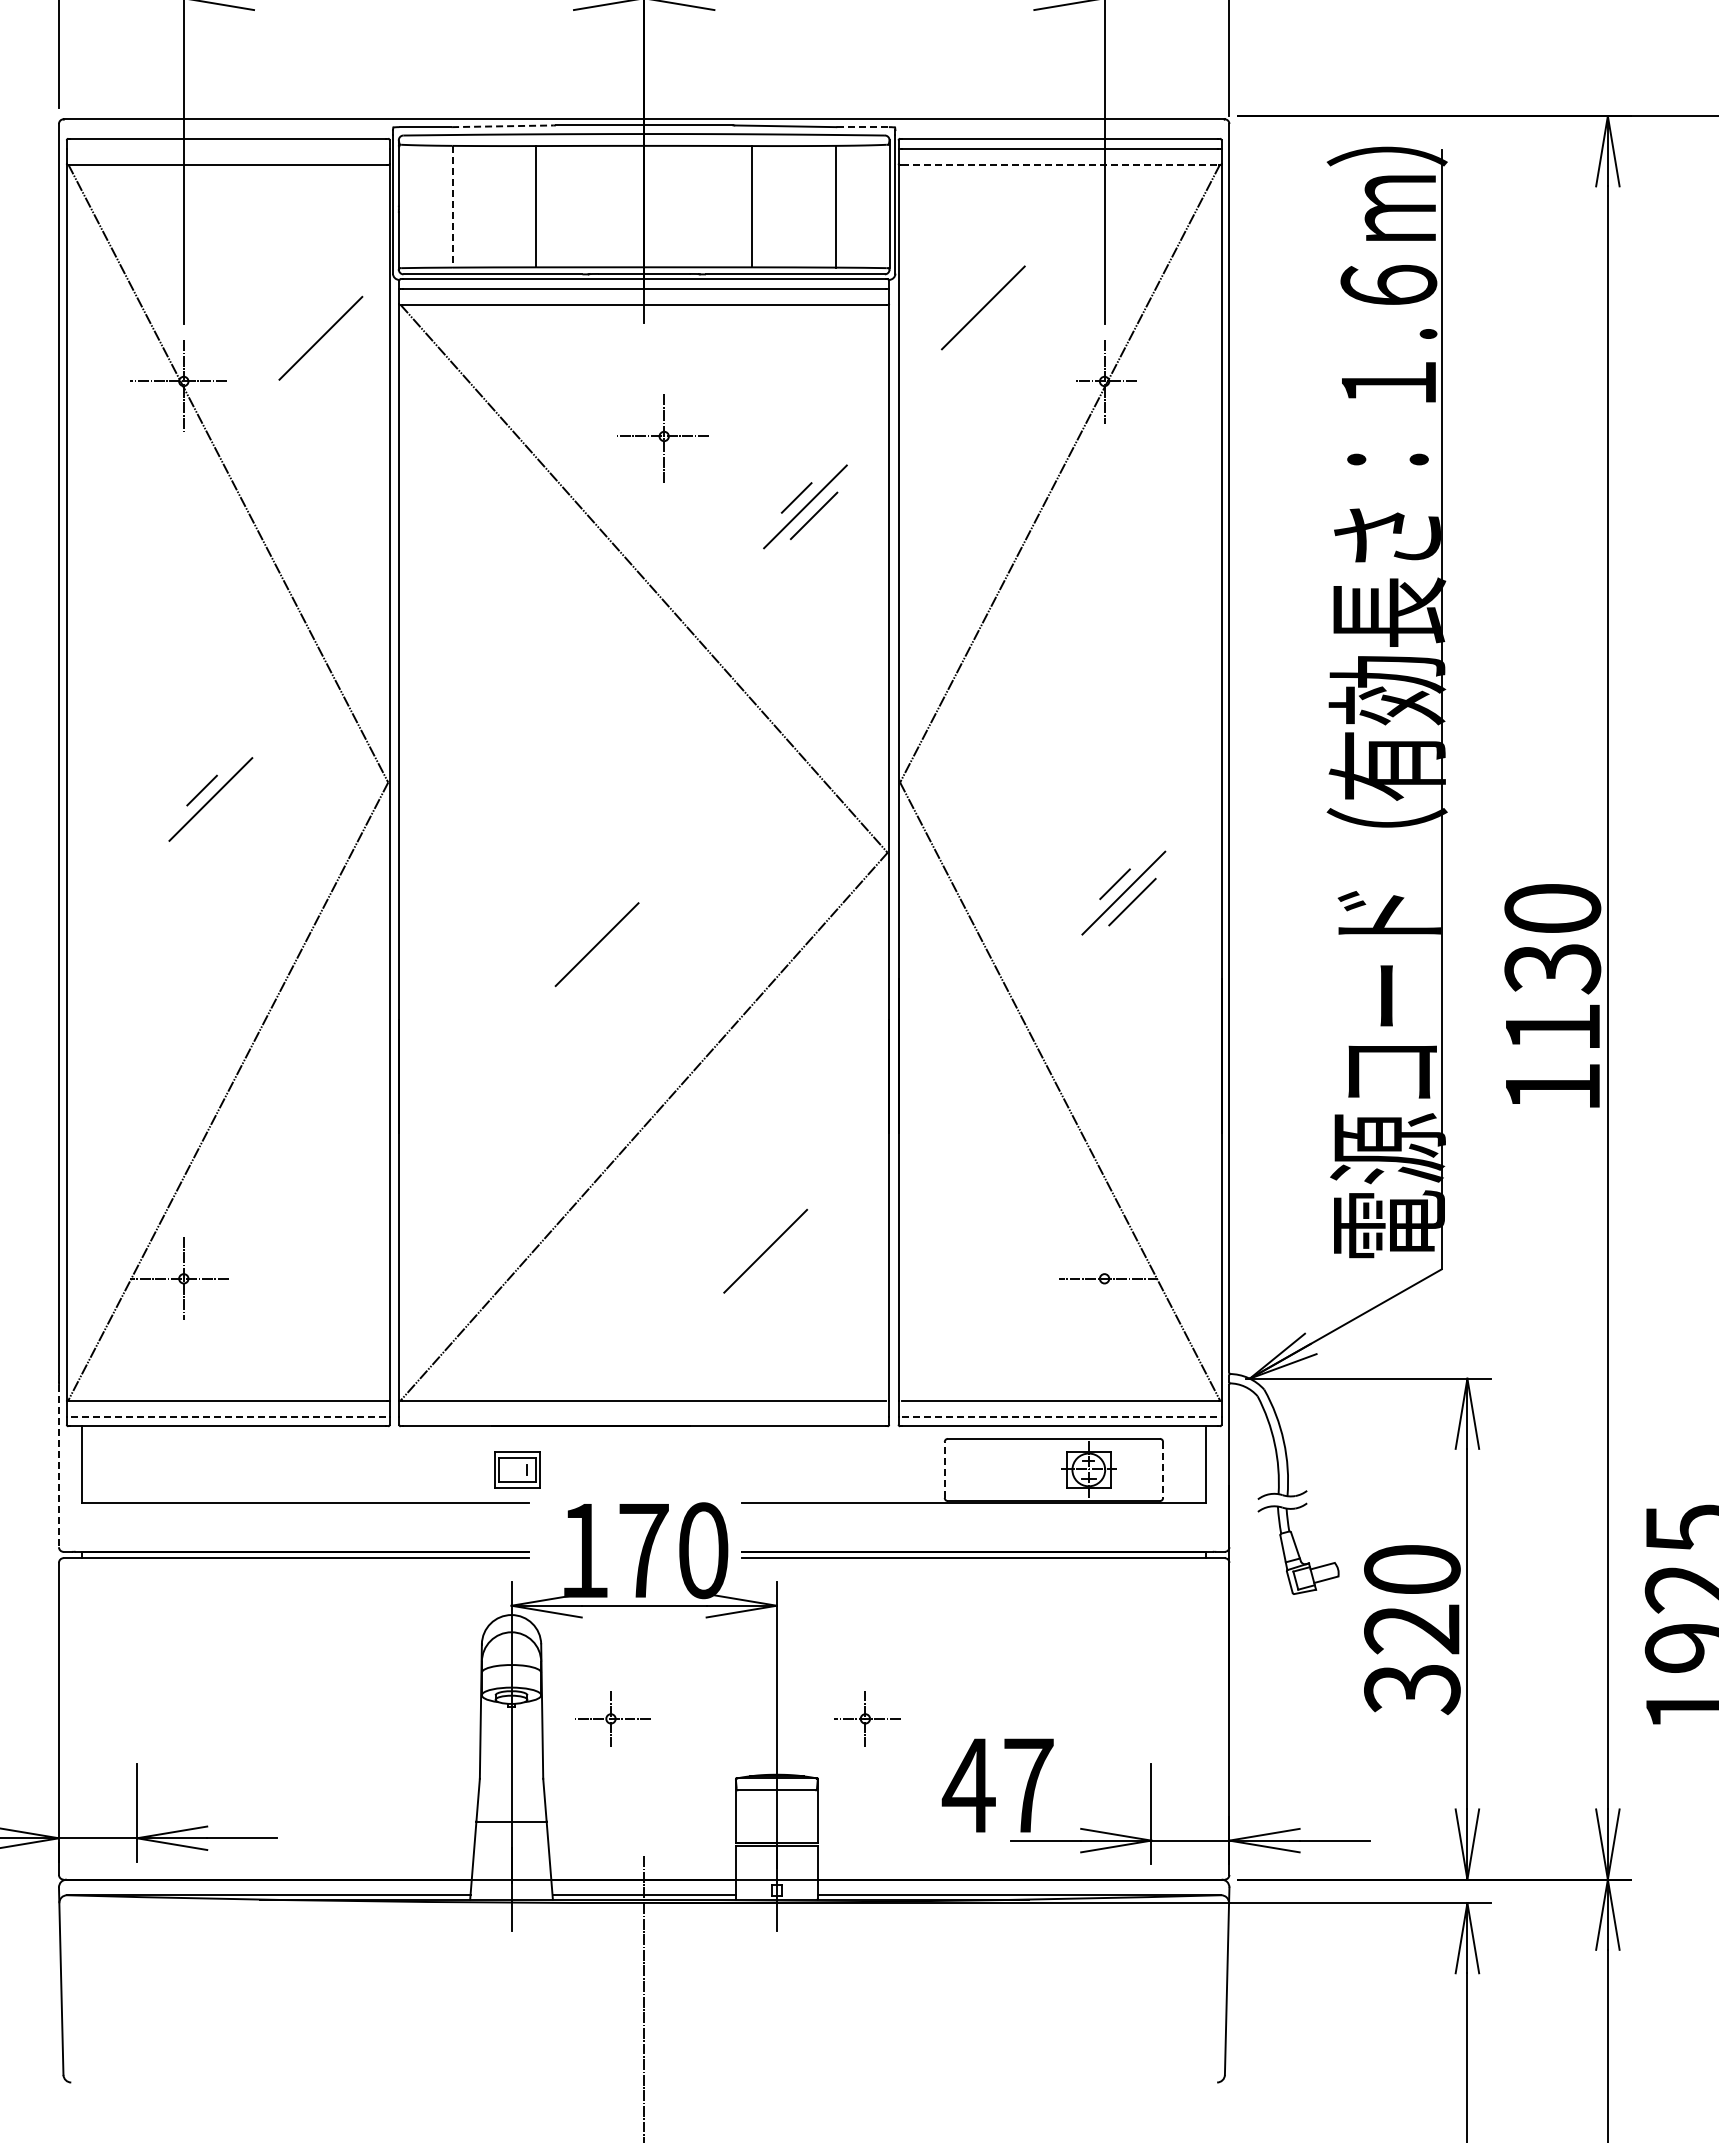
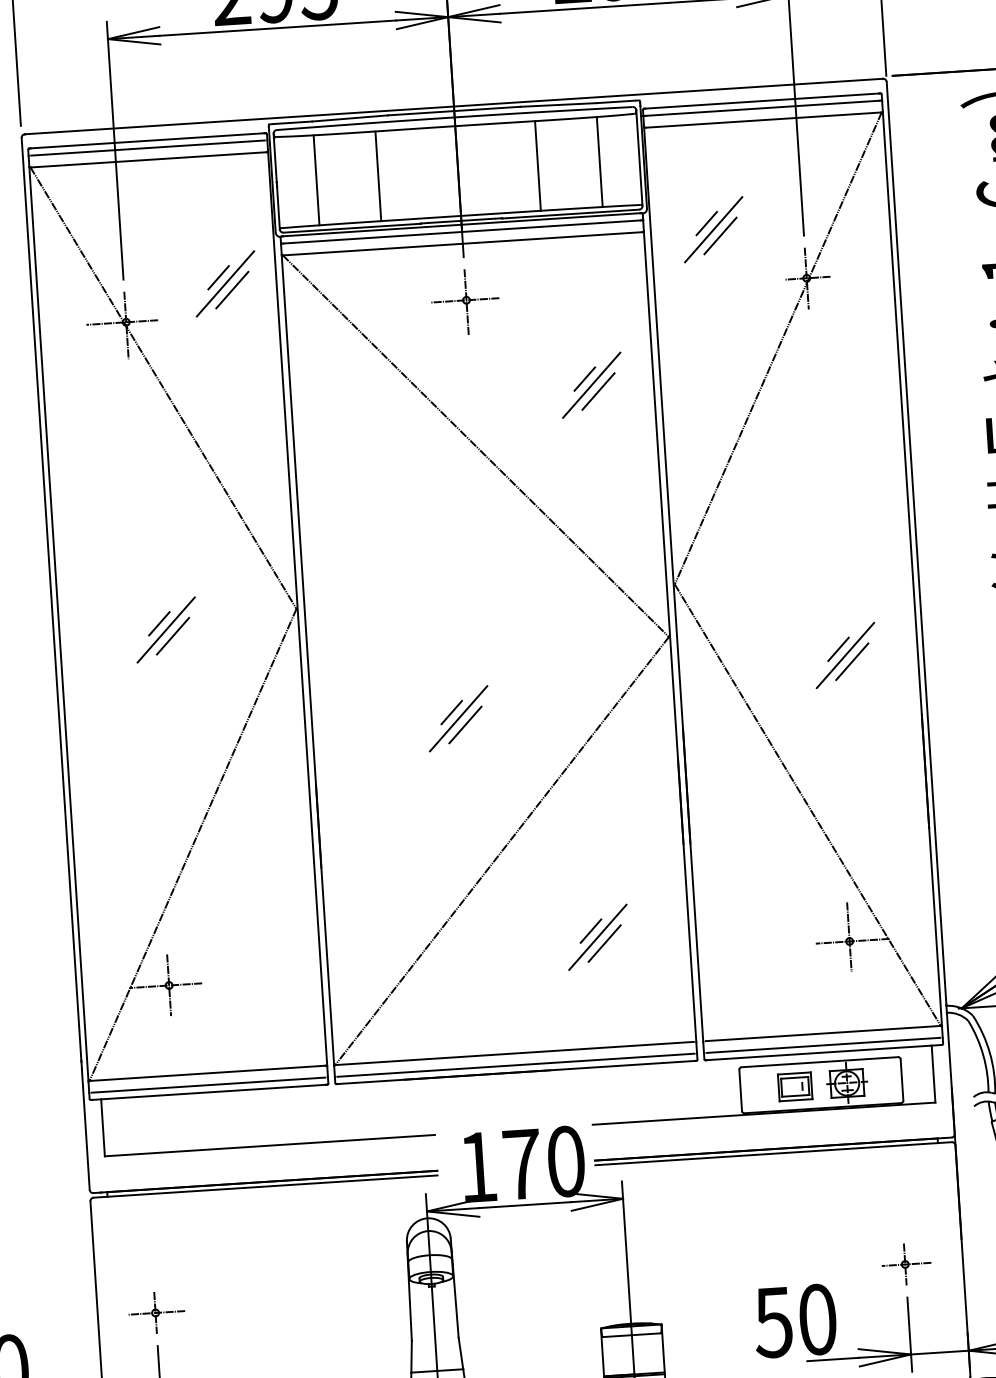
line: (502, 126) -> (349, 118), dashed -> solid
line: (862, 127) -> (615, 102), dashed -> solid
line: (228, 148) -> (148, 148), added
line: (1060, 164) -> (763, 120), dashed -> solid
line: (452, 206) -> (316, 180), dashed -> solid
line: (974, 298) -> (706, 223), added
line: (991, 316) -> (720, 235), added
line: (311, 329) -> (218, 277), added
line: (329, 347) -> (232, 290), added
part: (662, 438) -> (465, 301), moved
line: (219, 808) -> (173, 636), added
line: (588, 935) -> (451, 712), added
line: (605, 953) -> (465, 724), added
line: (756, 1242) -> (590, 931), added
line: (774, 1260) -> (604, 943), added
line: (1104, 1272) -> (849, 936), added
line: (227, 1416) -> (208, 1085), dashed -> solid
line: (643, 1416) -> (515, 1065), added
line: (1060, 1416) -> (823, 1045), dashed -> solid
line: (58, 1466) -> (85, 1130), dashed -> solid
part: (517, 1469) -> (795, 1086), moved
line: (944, 1469) -> (740, 1090), dashed -> solid
line: (1163, 1470) -> (902, 1080), dashed -> solid
part: (612, 1718) -> (156, 1312), moved
part: (867, 1718) -> (906, 1264), moved
text: (997, 1785) -> (794, 1321), 47 -> 50

